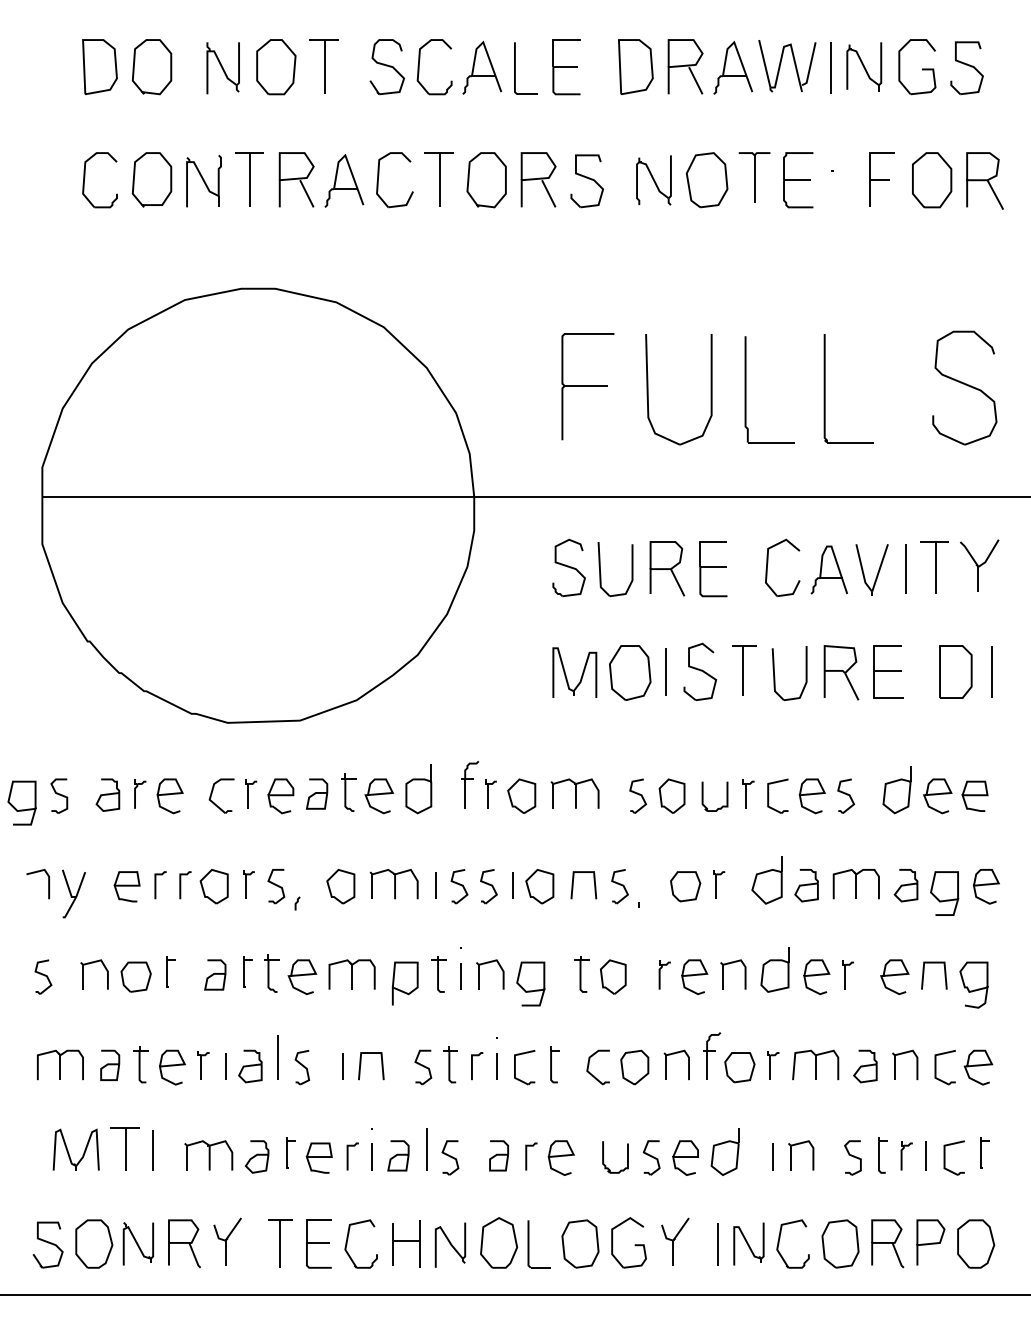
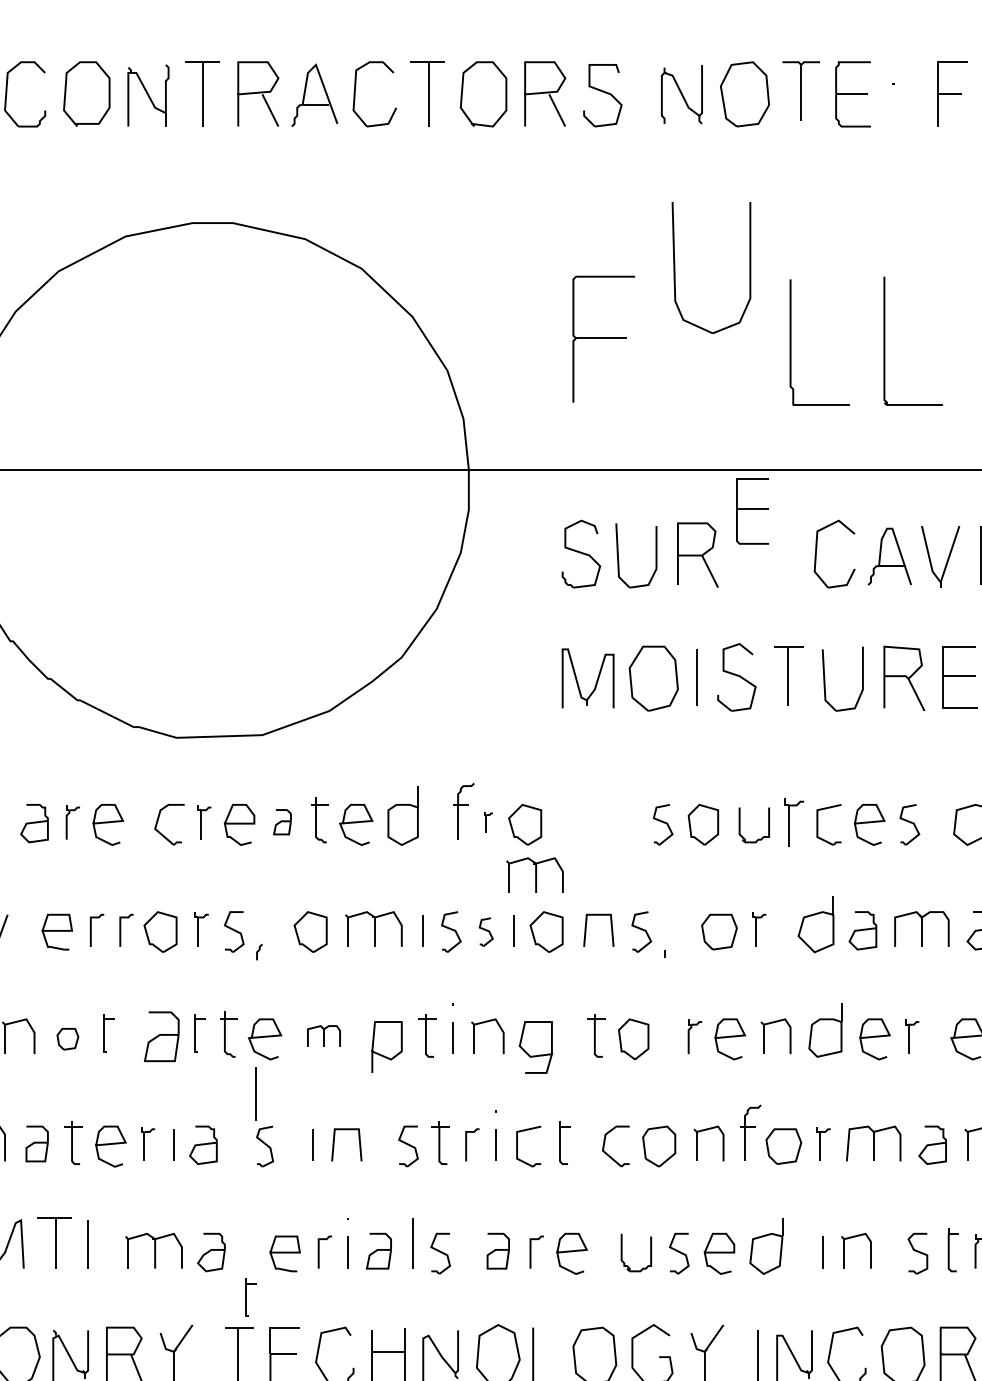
part: (648, 389) -> (675, 267), moved
part: (713, 569) -> (752, 512), moved
part: (316, 793) -> (281, 821), size x0.7
part: (490, 793) -> (488, 821), size x0.6
part: (574, 793) -> (534, 874), moved
part: (748, 793) -> (794, 821), size x1.4
part: (488, 886) -> (485, 931), size x0.7
part: (215, 974) -> (162, 1036), size x1.4
part: (351, 974) -> (323, 1036), size x0.6
part: (135, 976) -> (67, 1038), size x0.6
line: (277, 1057) -> (255, 1094), moved
part: (290, 1152) -> (250, 1297), moved

